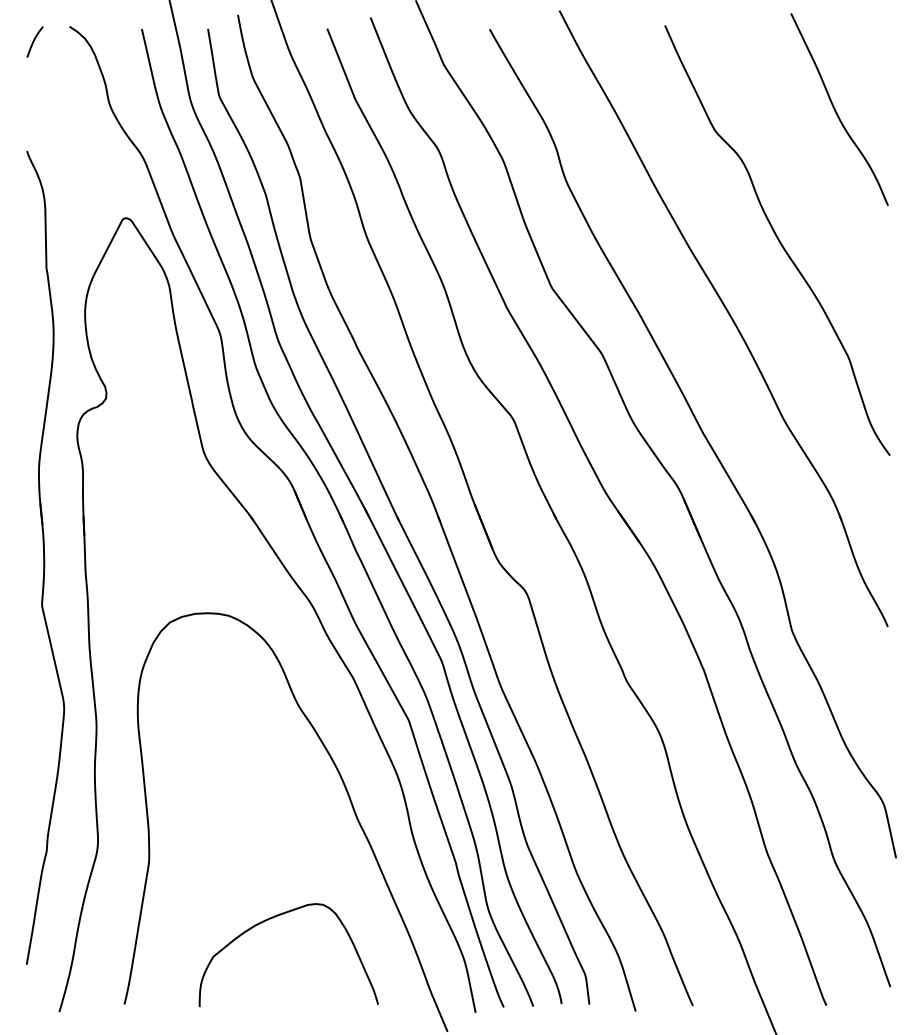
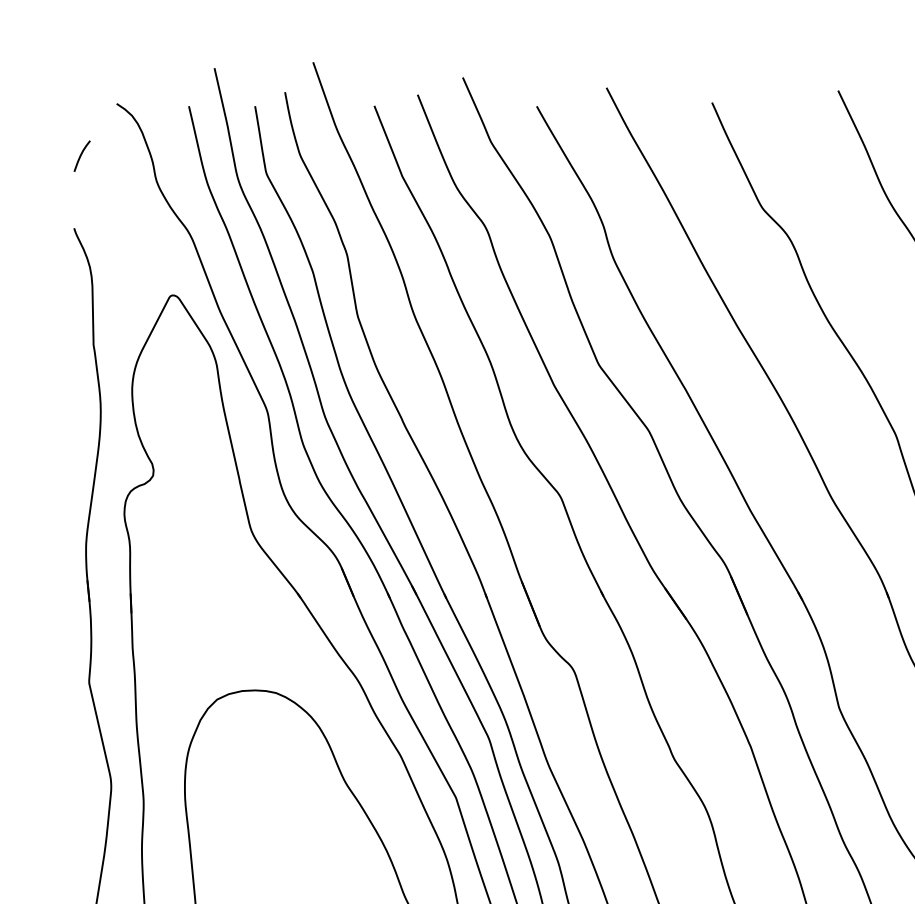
curve: (34, 41) -> (81, 155), moved

